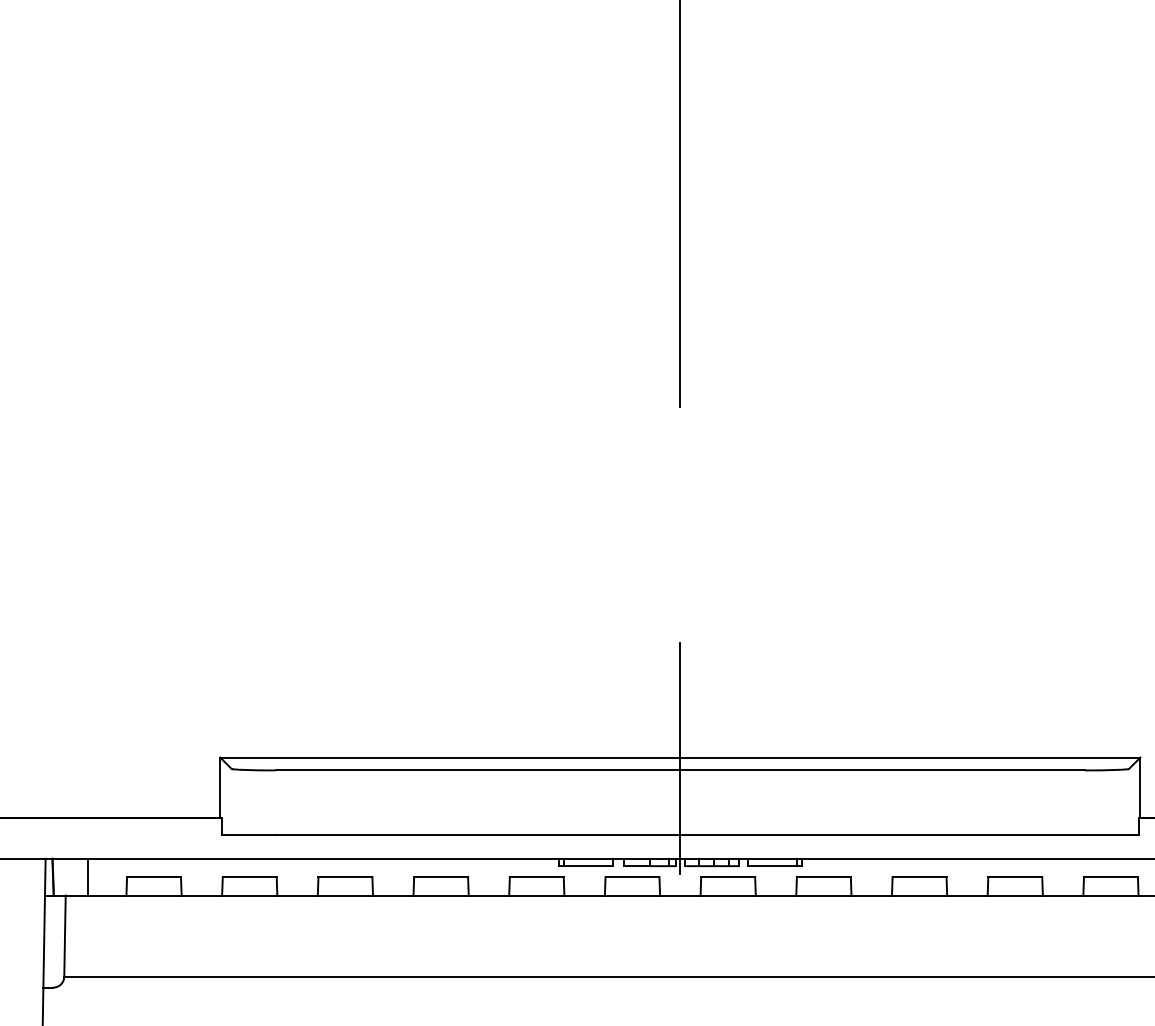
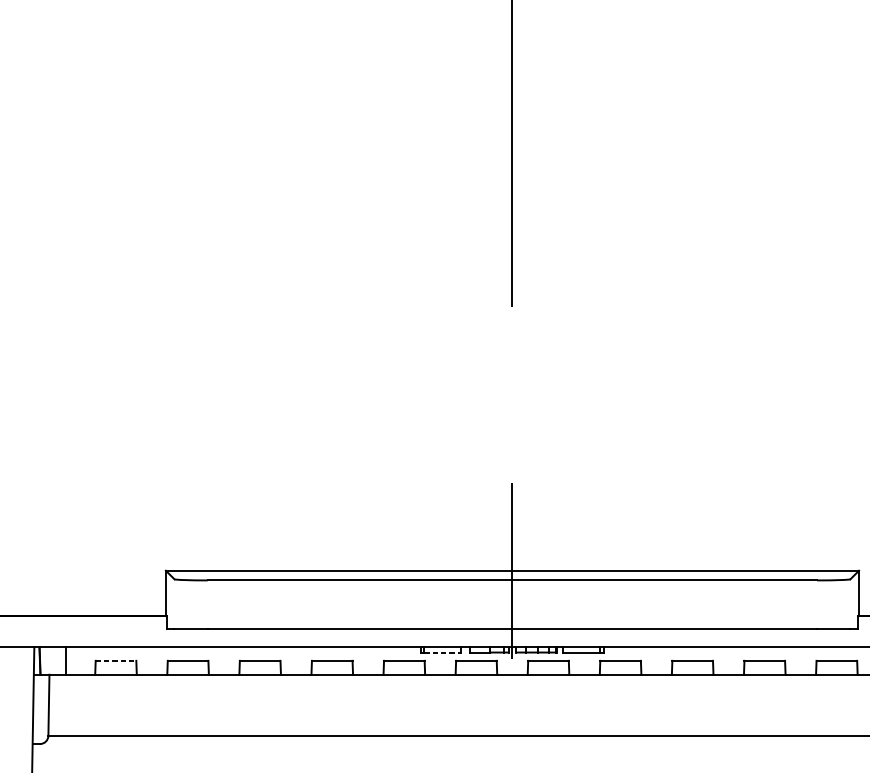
line: (588, 866) -> (443, 652), solid -> dashed
line: (154, 877) -> (116, 661), solid -> dashed

